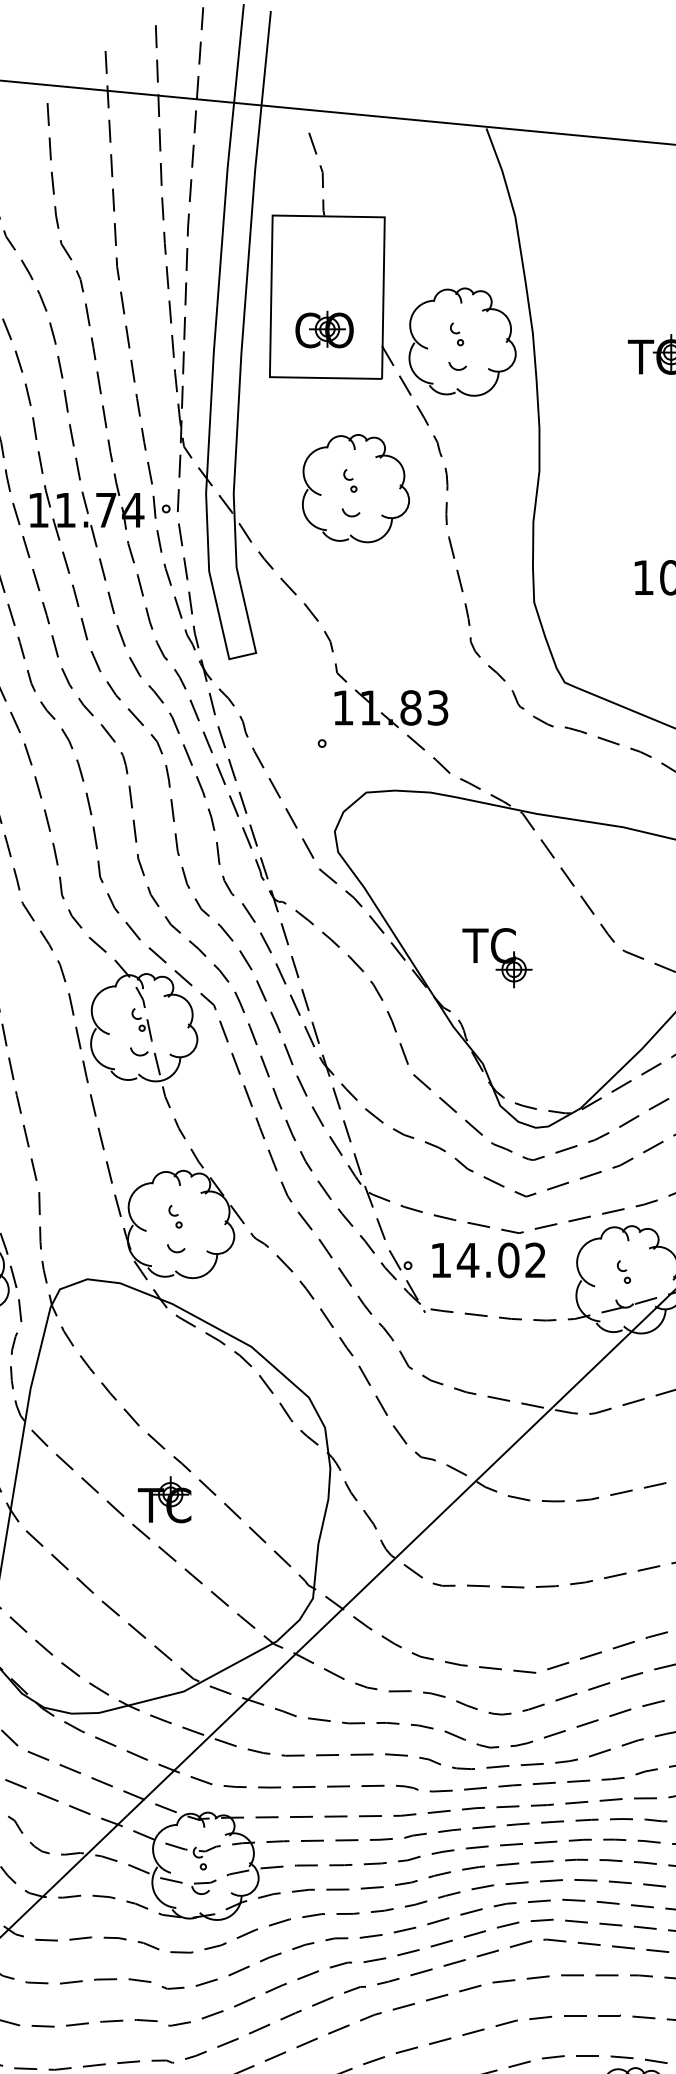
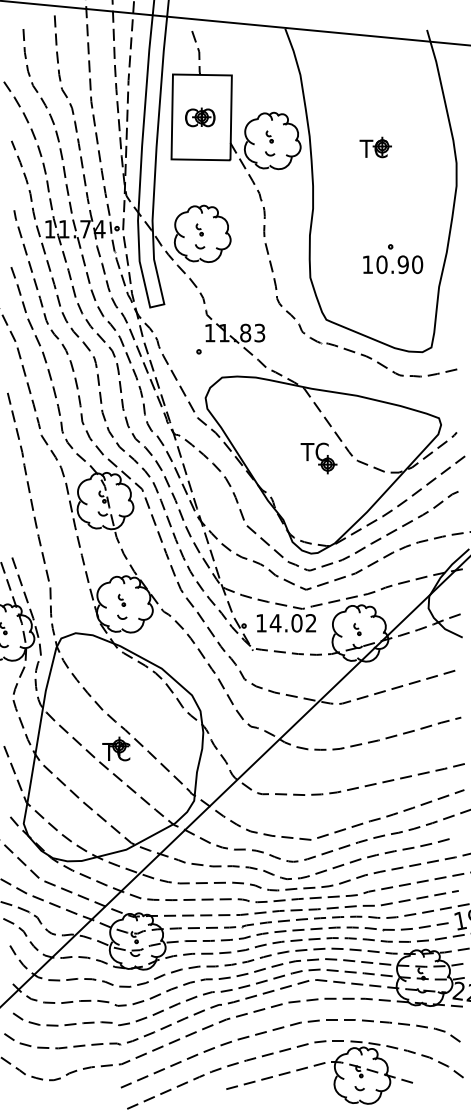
part: (325, 329) -> (200, 117), moved
part: (355, 487) -> (202, 233), moved
part: (496, 958) -> (318, 458), moved

